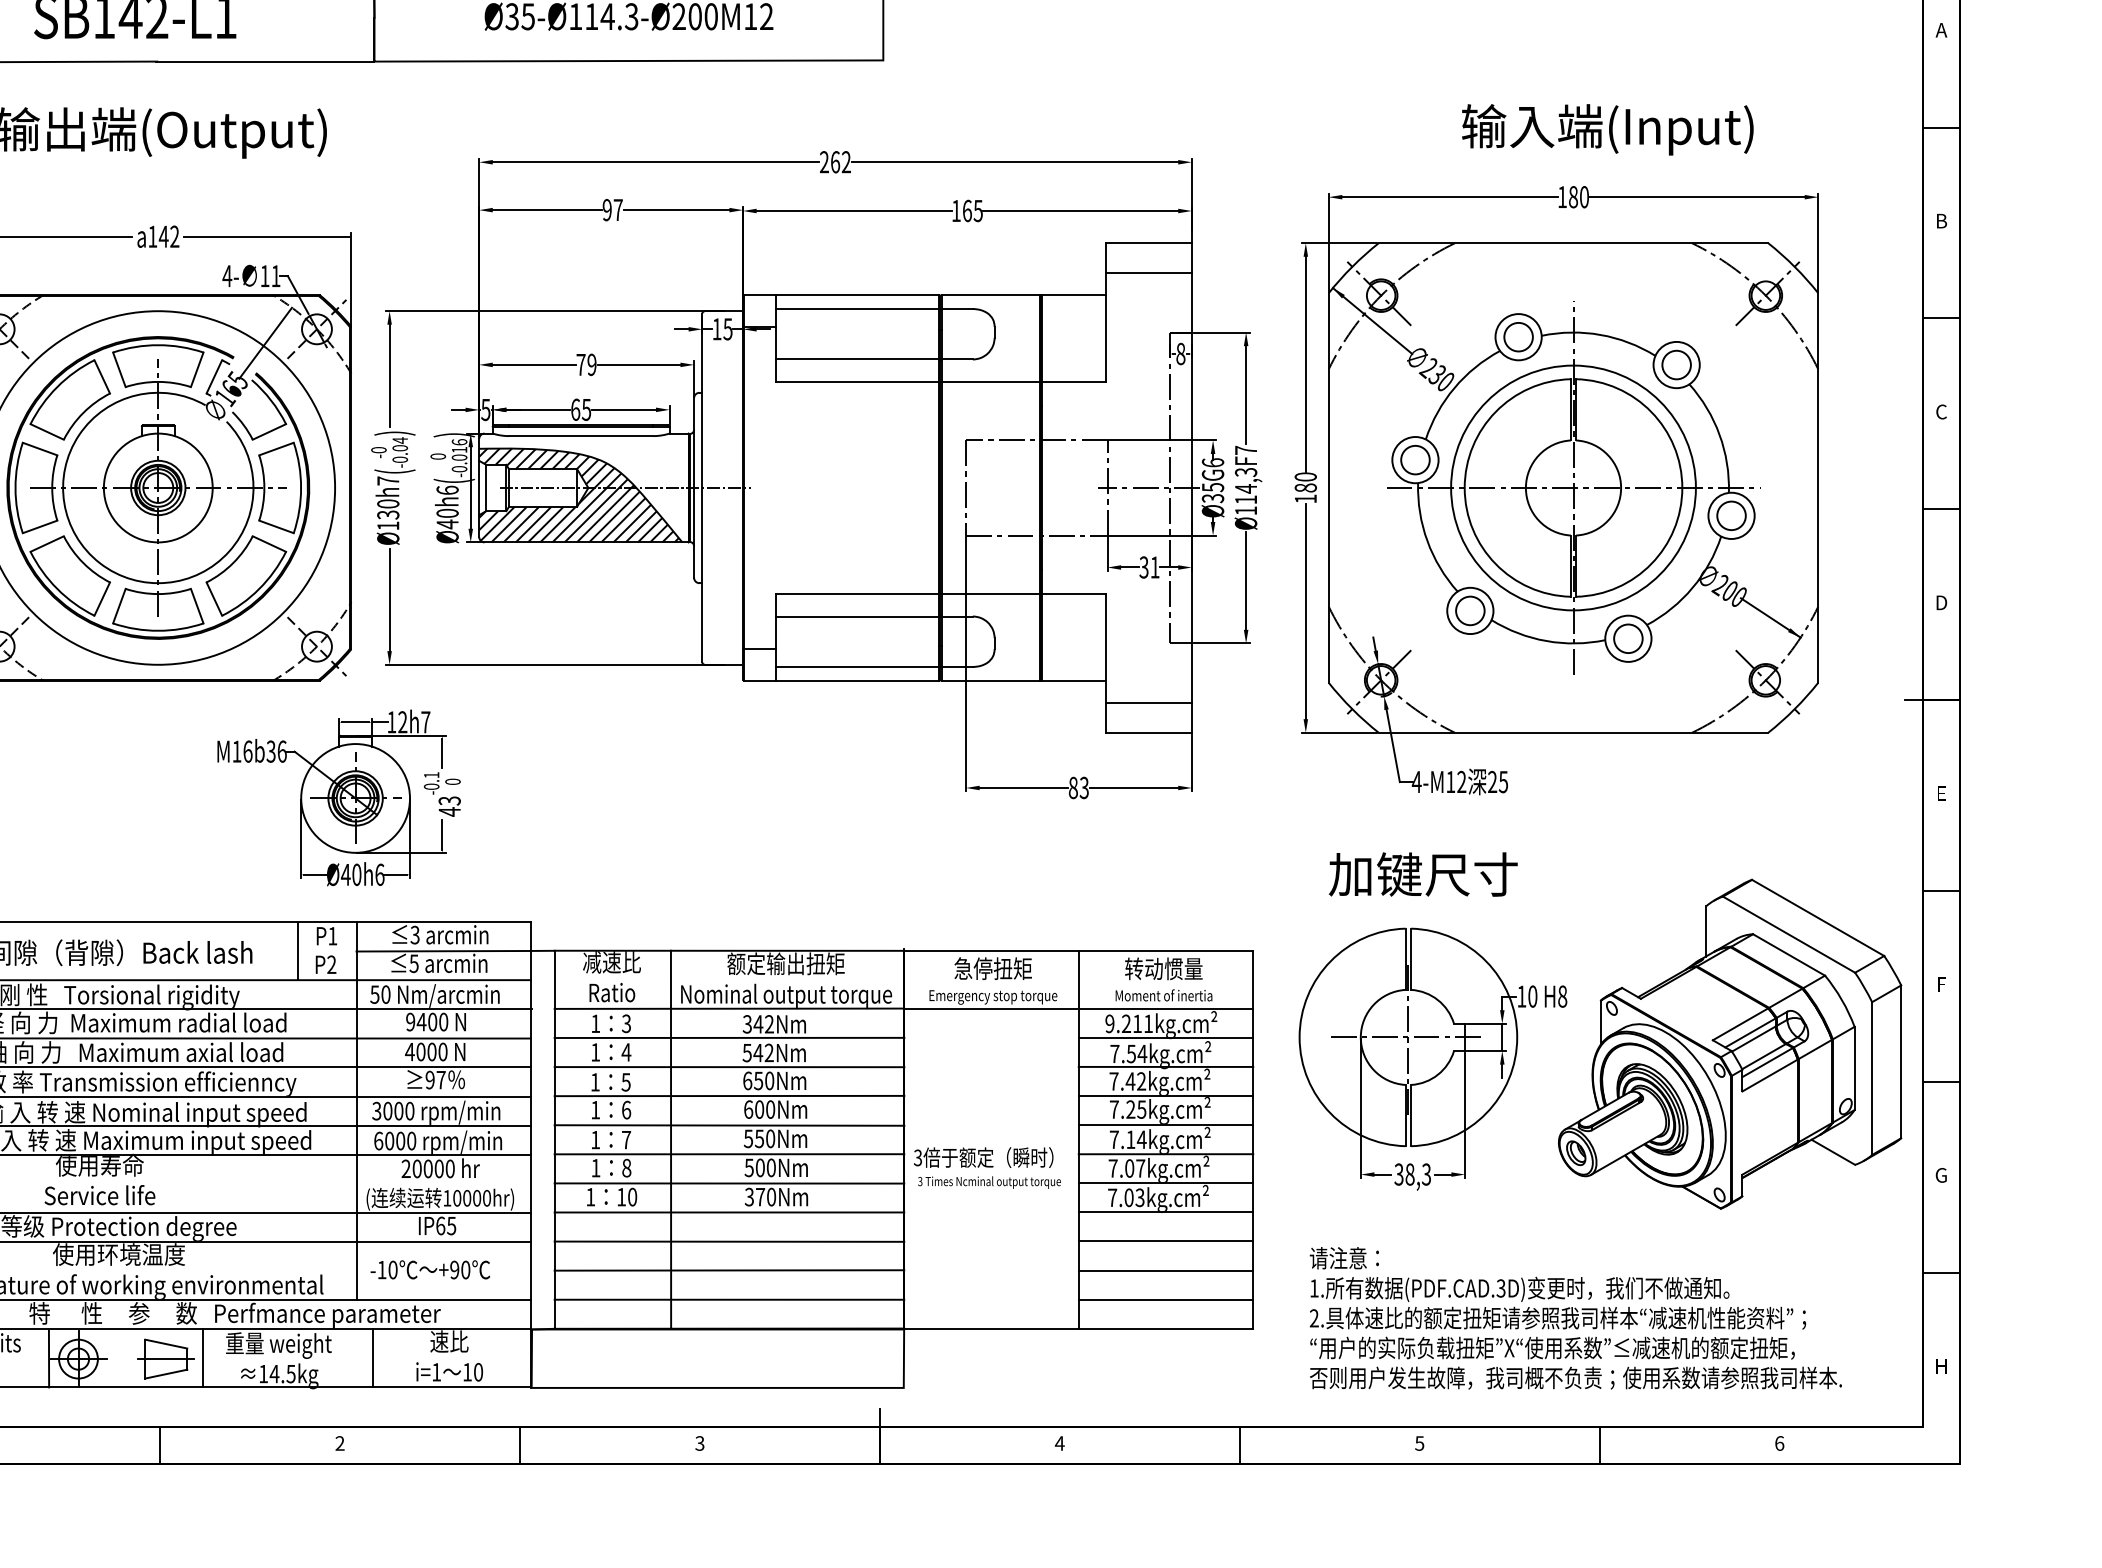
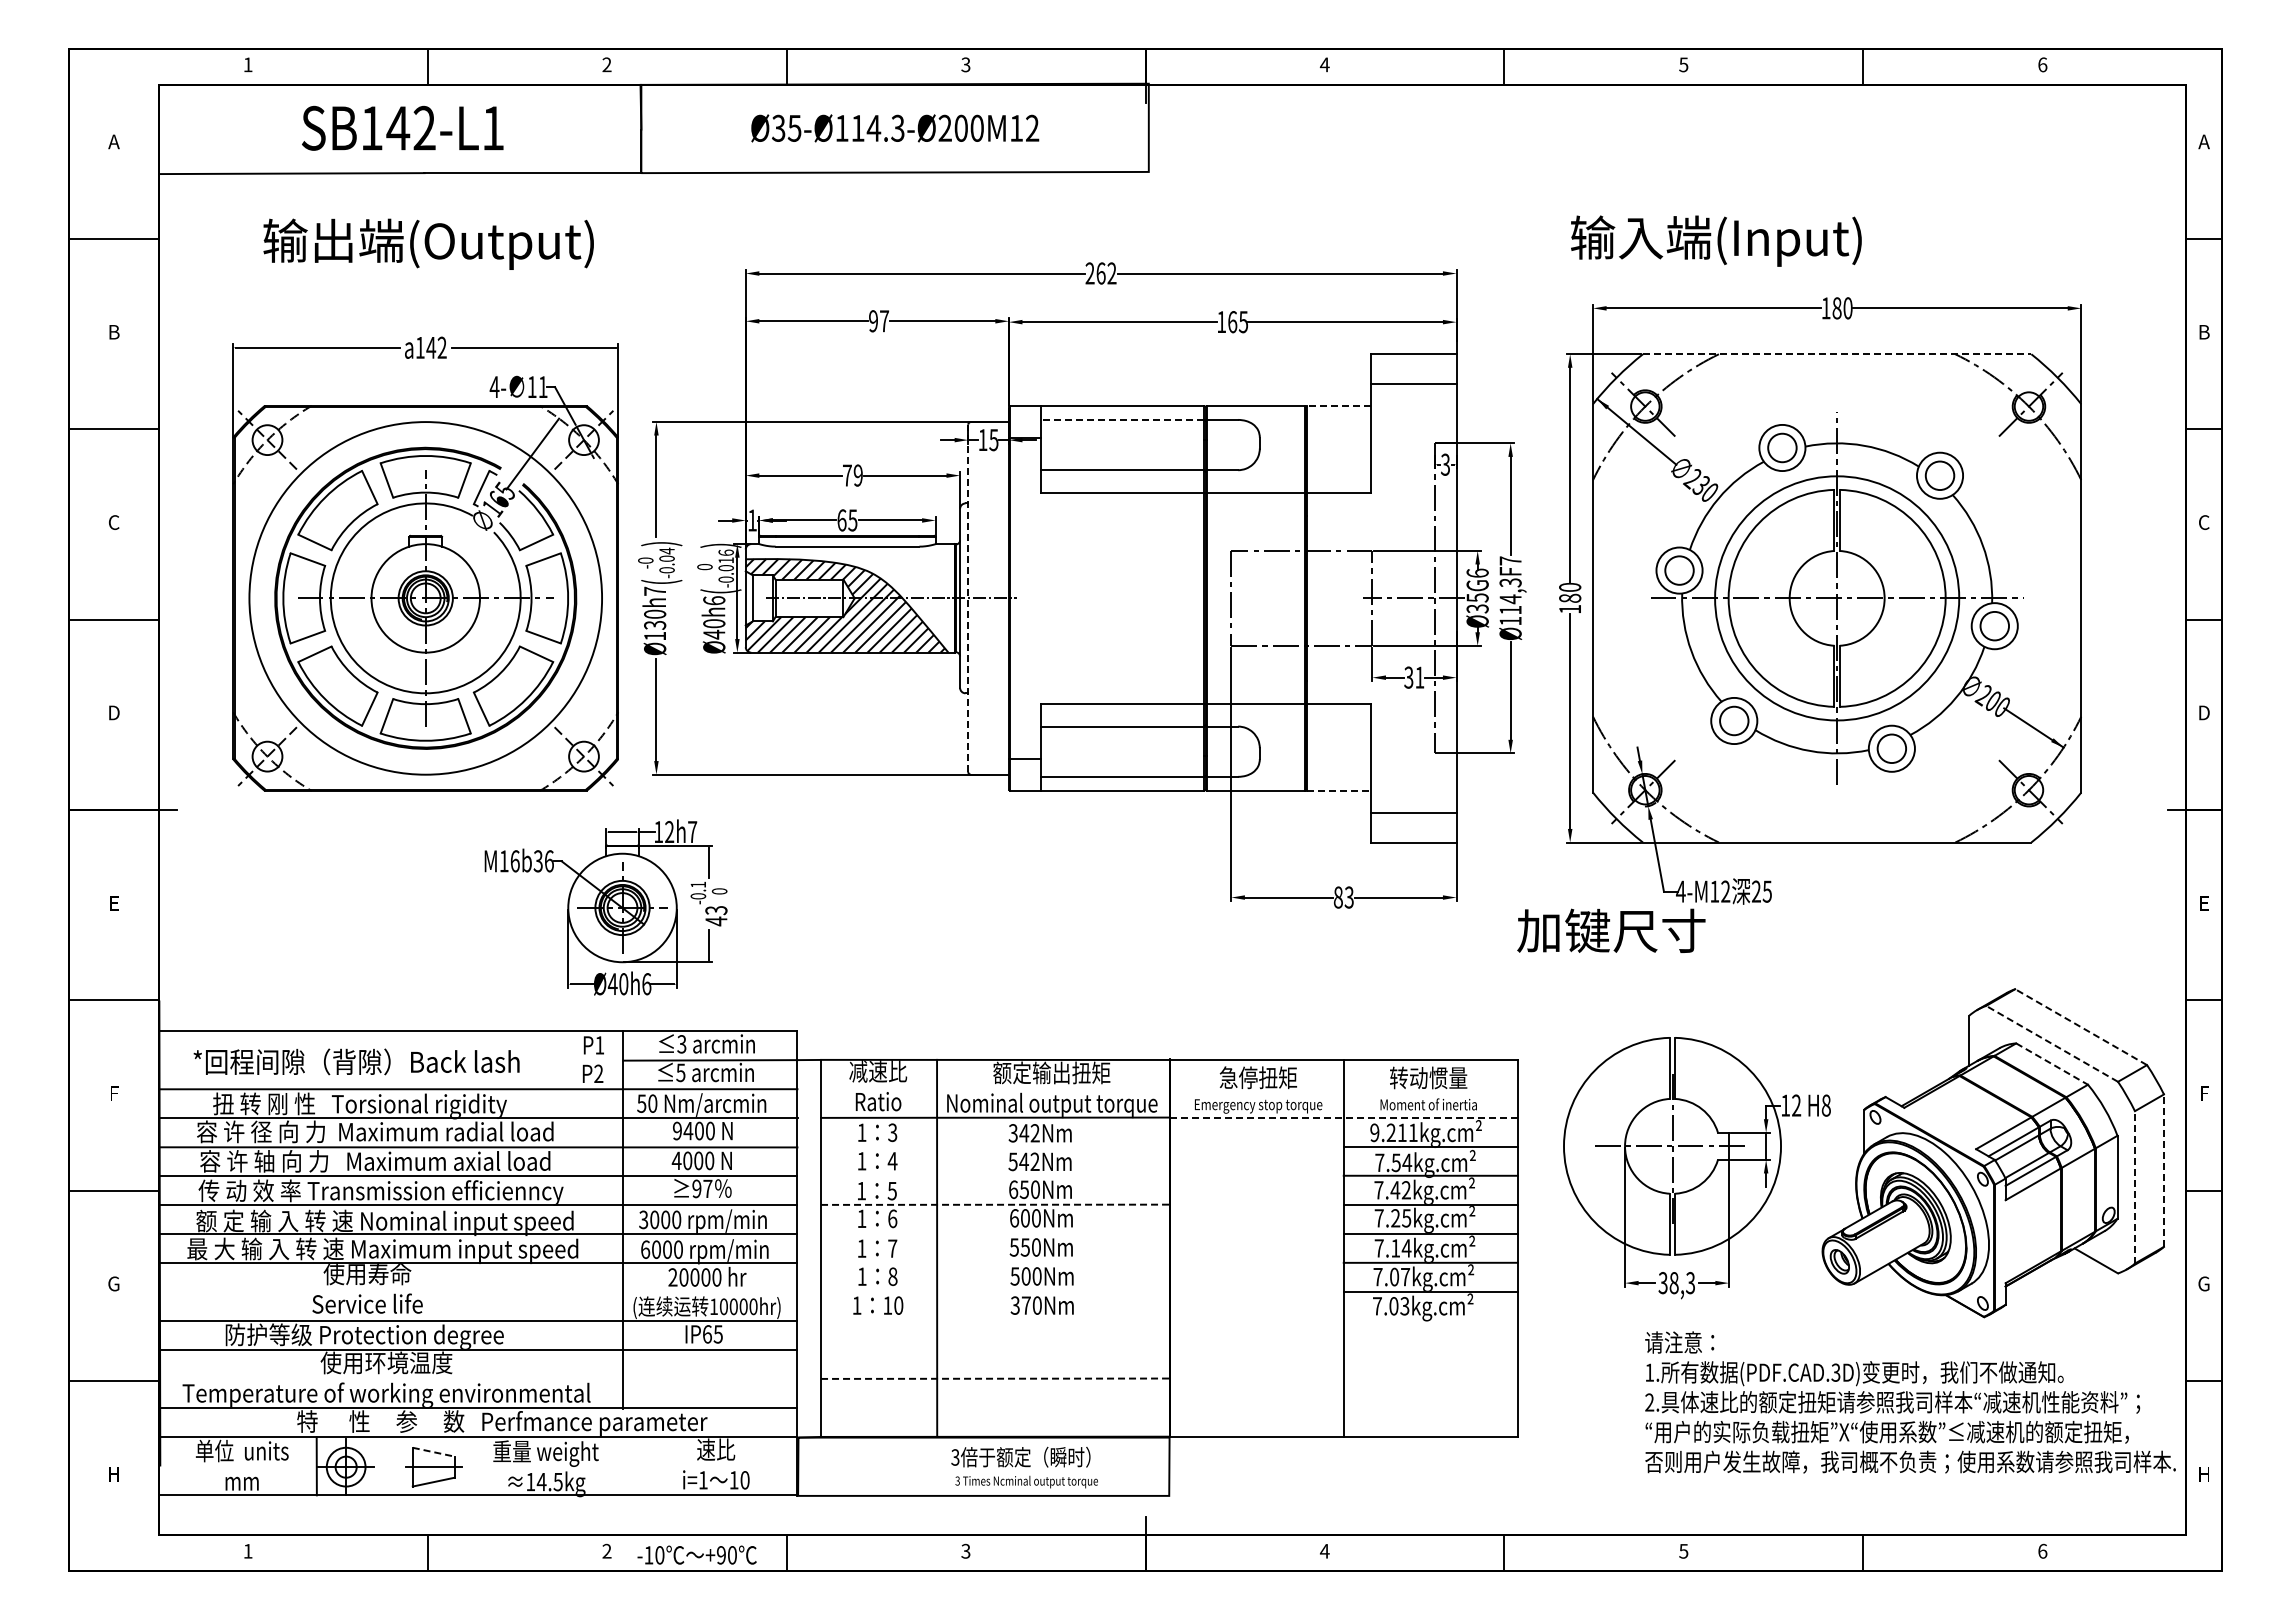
text: (1607, 129) -> (1716, 240), moved
line: (1573, 243) -> (1837, 354), solid -> dashed
line: (1074, 294) -> (1339, 405), solid -> dashed
line: (856, 308) -> (1122, 419), solid -> dashed
text: (1180, 353) -> (1445, 464), 8 -> 3
text: (484, 409) -> (751, 520), 5 -> 1
line: (702, 488) -> (968, 598), solid -> dashed
line: (1074, 680) -> (1339, 790), solid -> dashed
text: (1423, 874) -> (1611, 930), moved
line: (1817, 917) -> (2080, 1026), solid -> dashed
line: (1788, 934) -> (2051, 1043), solid -> dashed
line: (297, 951) -> (564, 1060), removed
line: (1789, 955) -> (2052, 1064), solid -> dashed
text: (1532, 996) -> (1796, 1105), 10 -> 12
line: (1079, 1008) -> (1344, 1117), solid -> dashed
line: (729, 1037) -> (995, 1146), removed
line: (1900, 1061) -> (2163, 1170), solid -> dashed
line: (729, 1066) -> (995, 1175), removed
line: (1871, 1077) -> (2134, 1186), solid -> dashed
line: (729, 1095) -> (995, 1204), solid -> dashed
line: (729, 1124) -> (995, 1233), removed
line: (729, 1153) -> (995, 1262), removed
text: (987, 1167) -> (1024, 1467), moved
line: (729, 1182) -> (995, 1291), removed
line: (729, 1212) -> (995, 1320), removed
line: (1165, 1212) -> (1430, 1320), removed
line: (729, 1241) -> (995, 1349), removed
line: (1165, 1241) -> (1430, 1349), removed
text: (429, 1269) -> (696, 1554), moved
line: (729, 1270) -> (995, 1378), solid -> dashed
line: (1165, 1270) -> (1430, 1378), removed
line: (729, 1299) -> (995, 1407), removed
line: (1165, 1299) -> (1430, 1407), removed
text: (1575, 1318) -> (1910, 1402), moved
line: (167, 1344) -> (434, 1452), solid -> dashed
line: (203, 1358) -> (470, 1466), removed
line: (373, 1358) -> (640, 1466), removed

